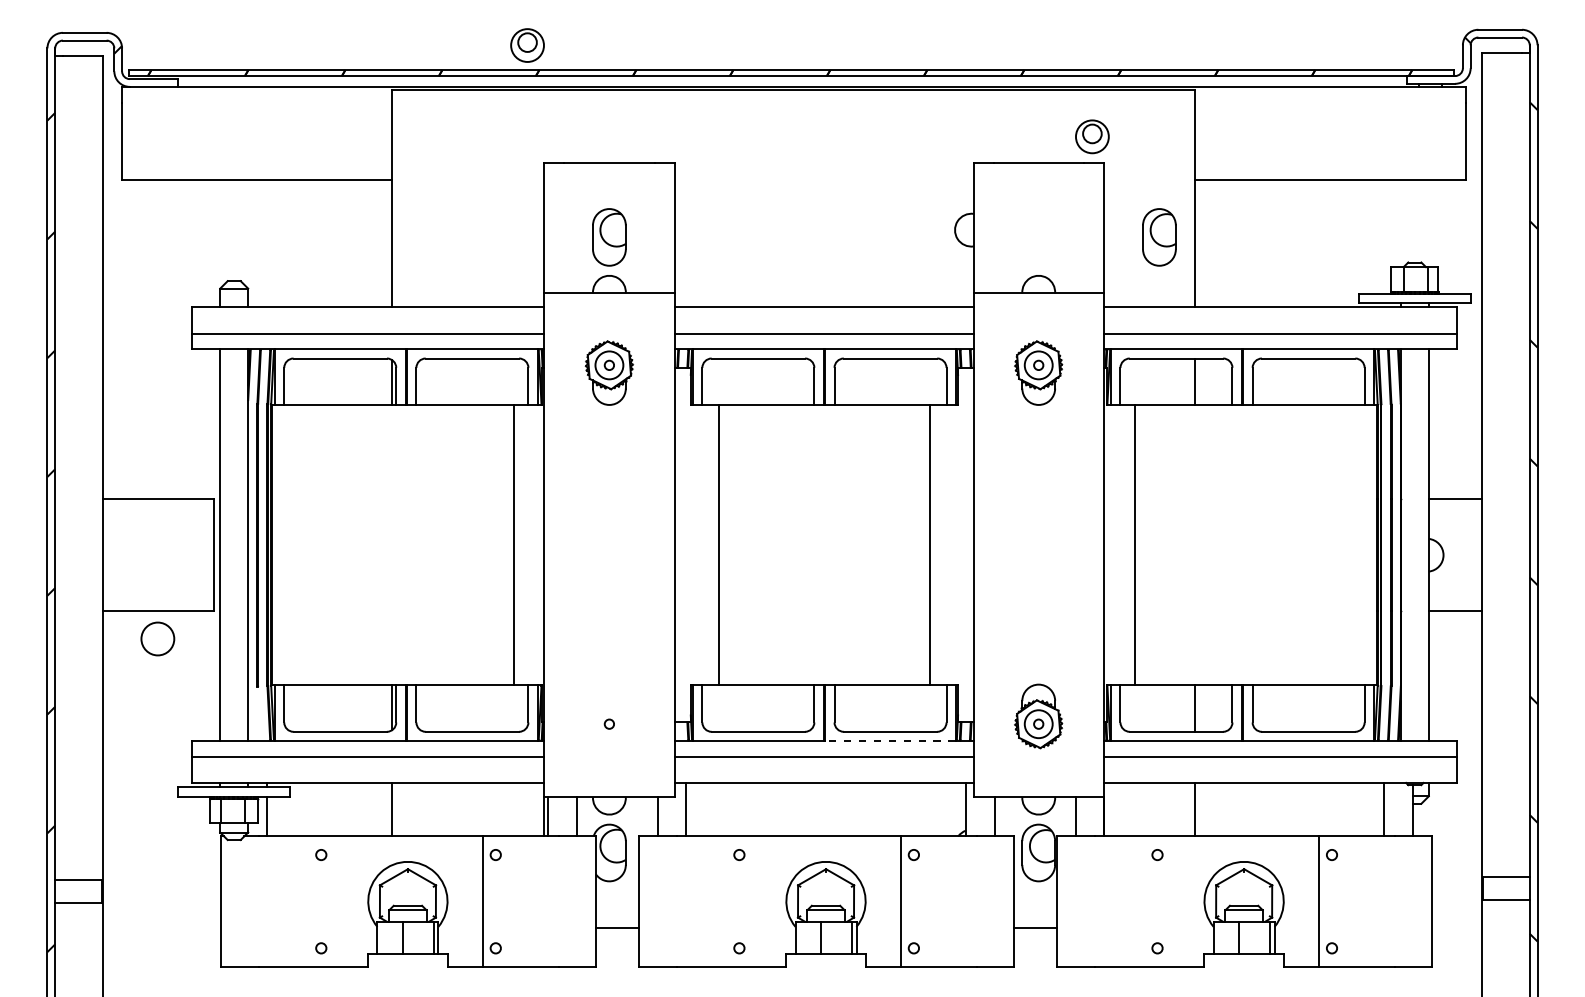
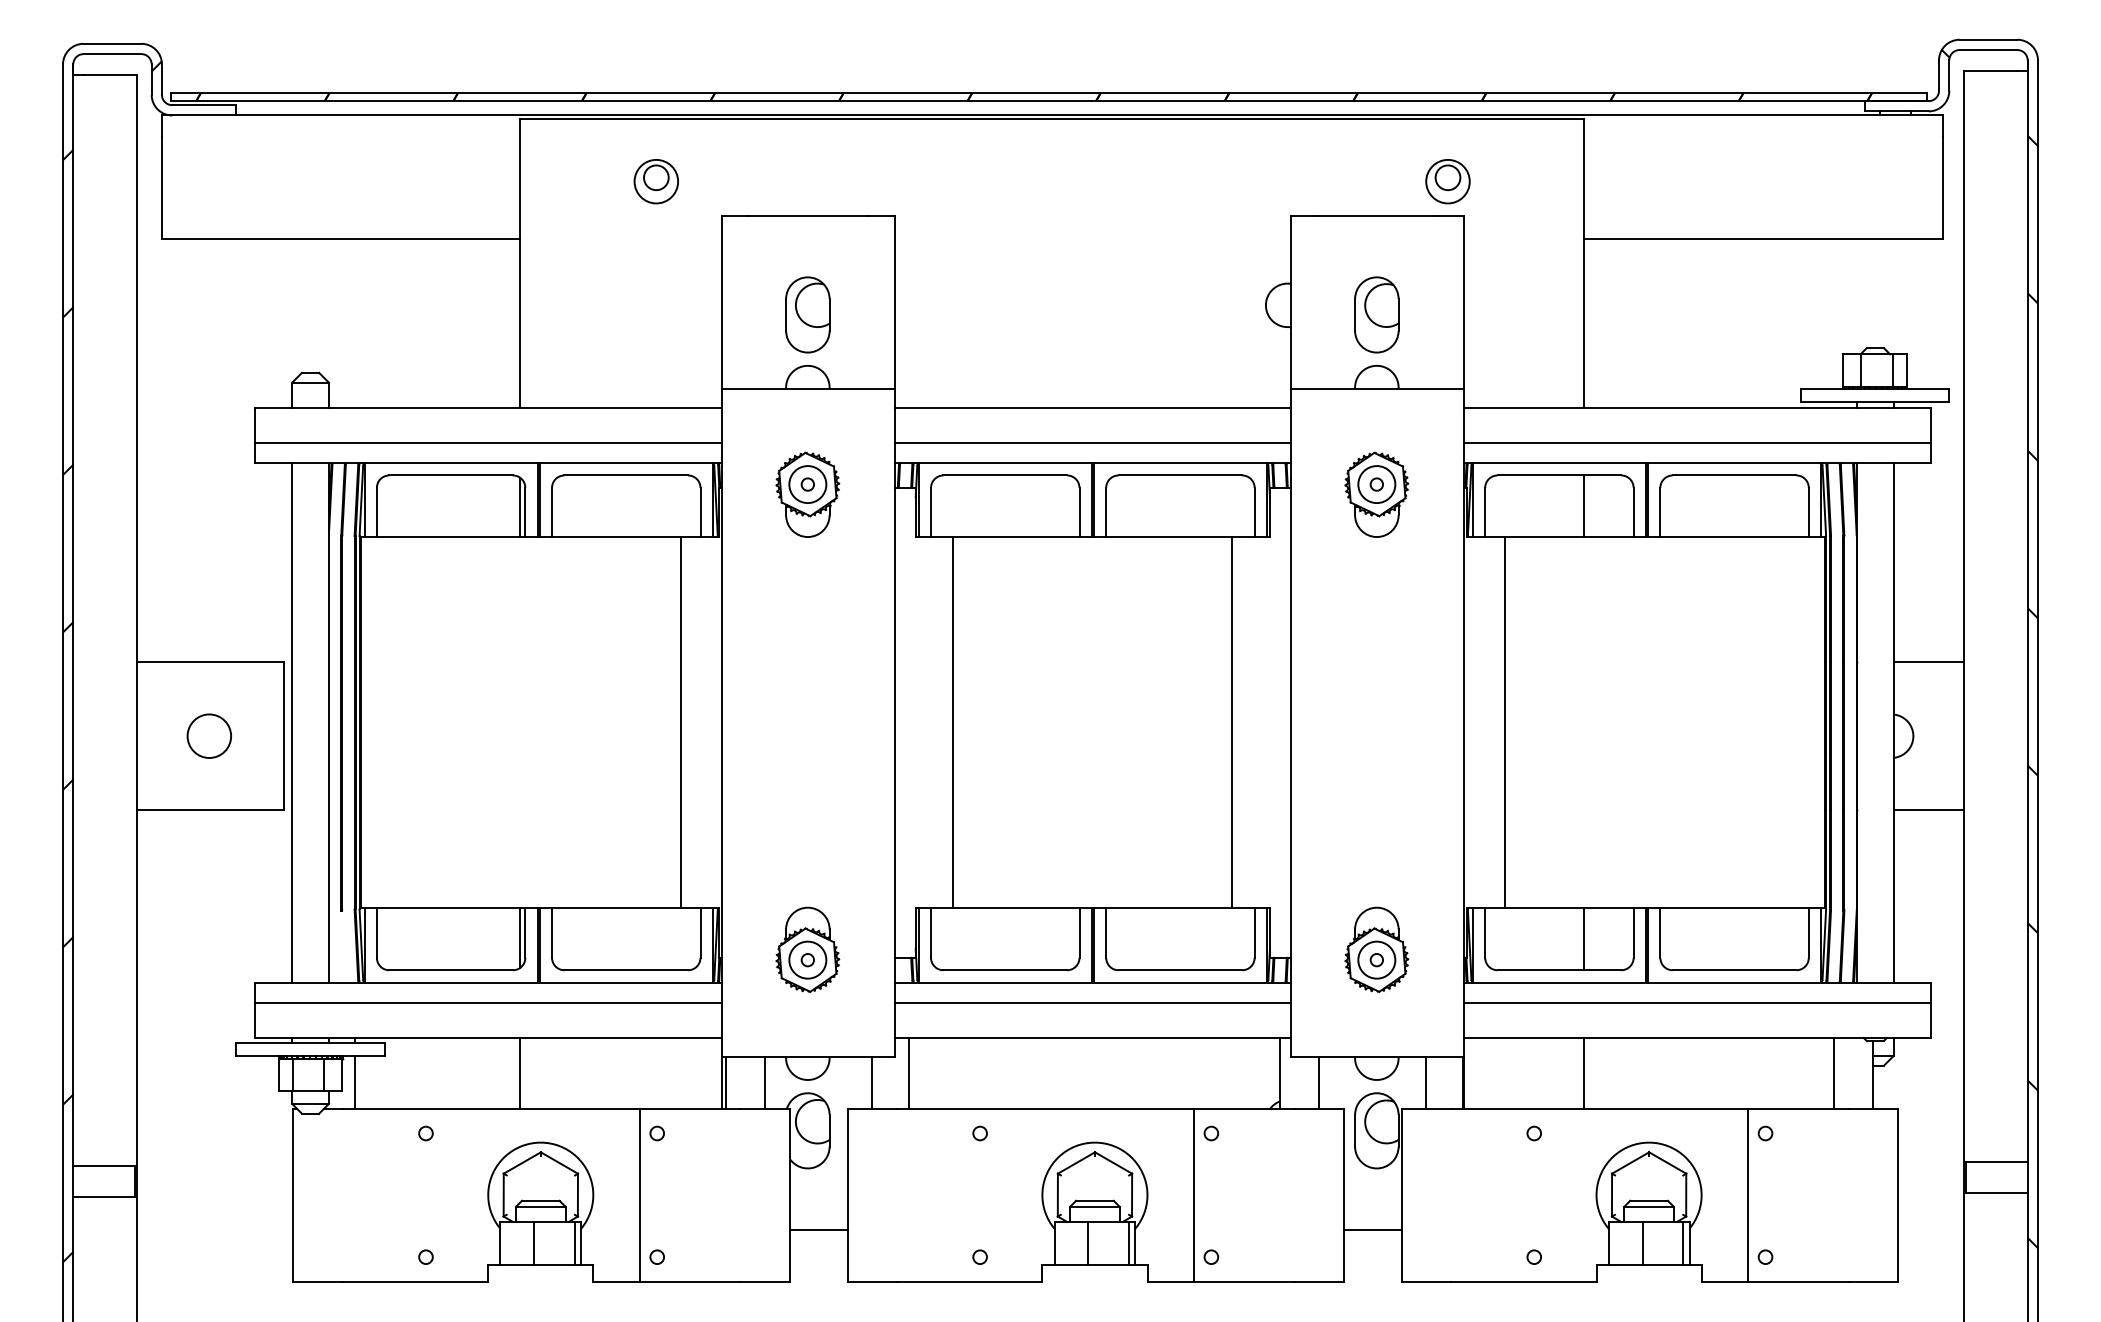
part: (526, 45) -> (655, 181), moved
part: (1159, 237) -> (1376, 314), moved
circle: (157, 638) -> (208, 735), moved
part: (609, 716) -> (807, 949), added
line: (890, 741) -> (1180, 982), dashed -> solid

